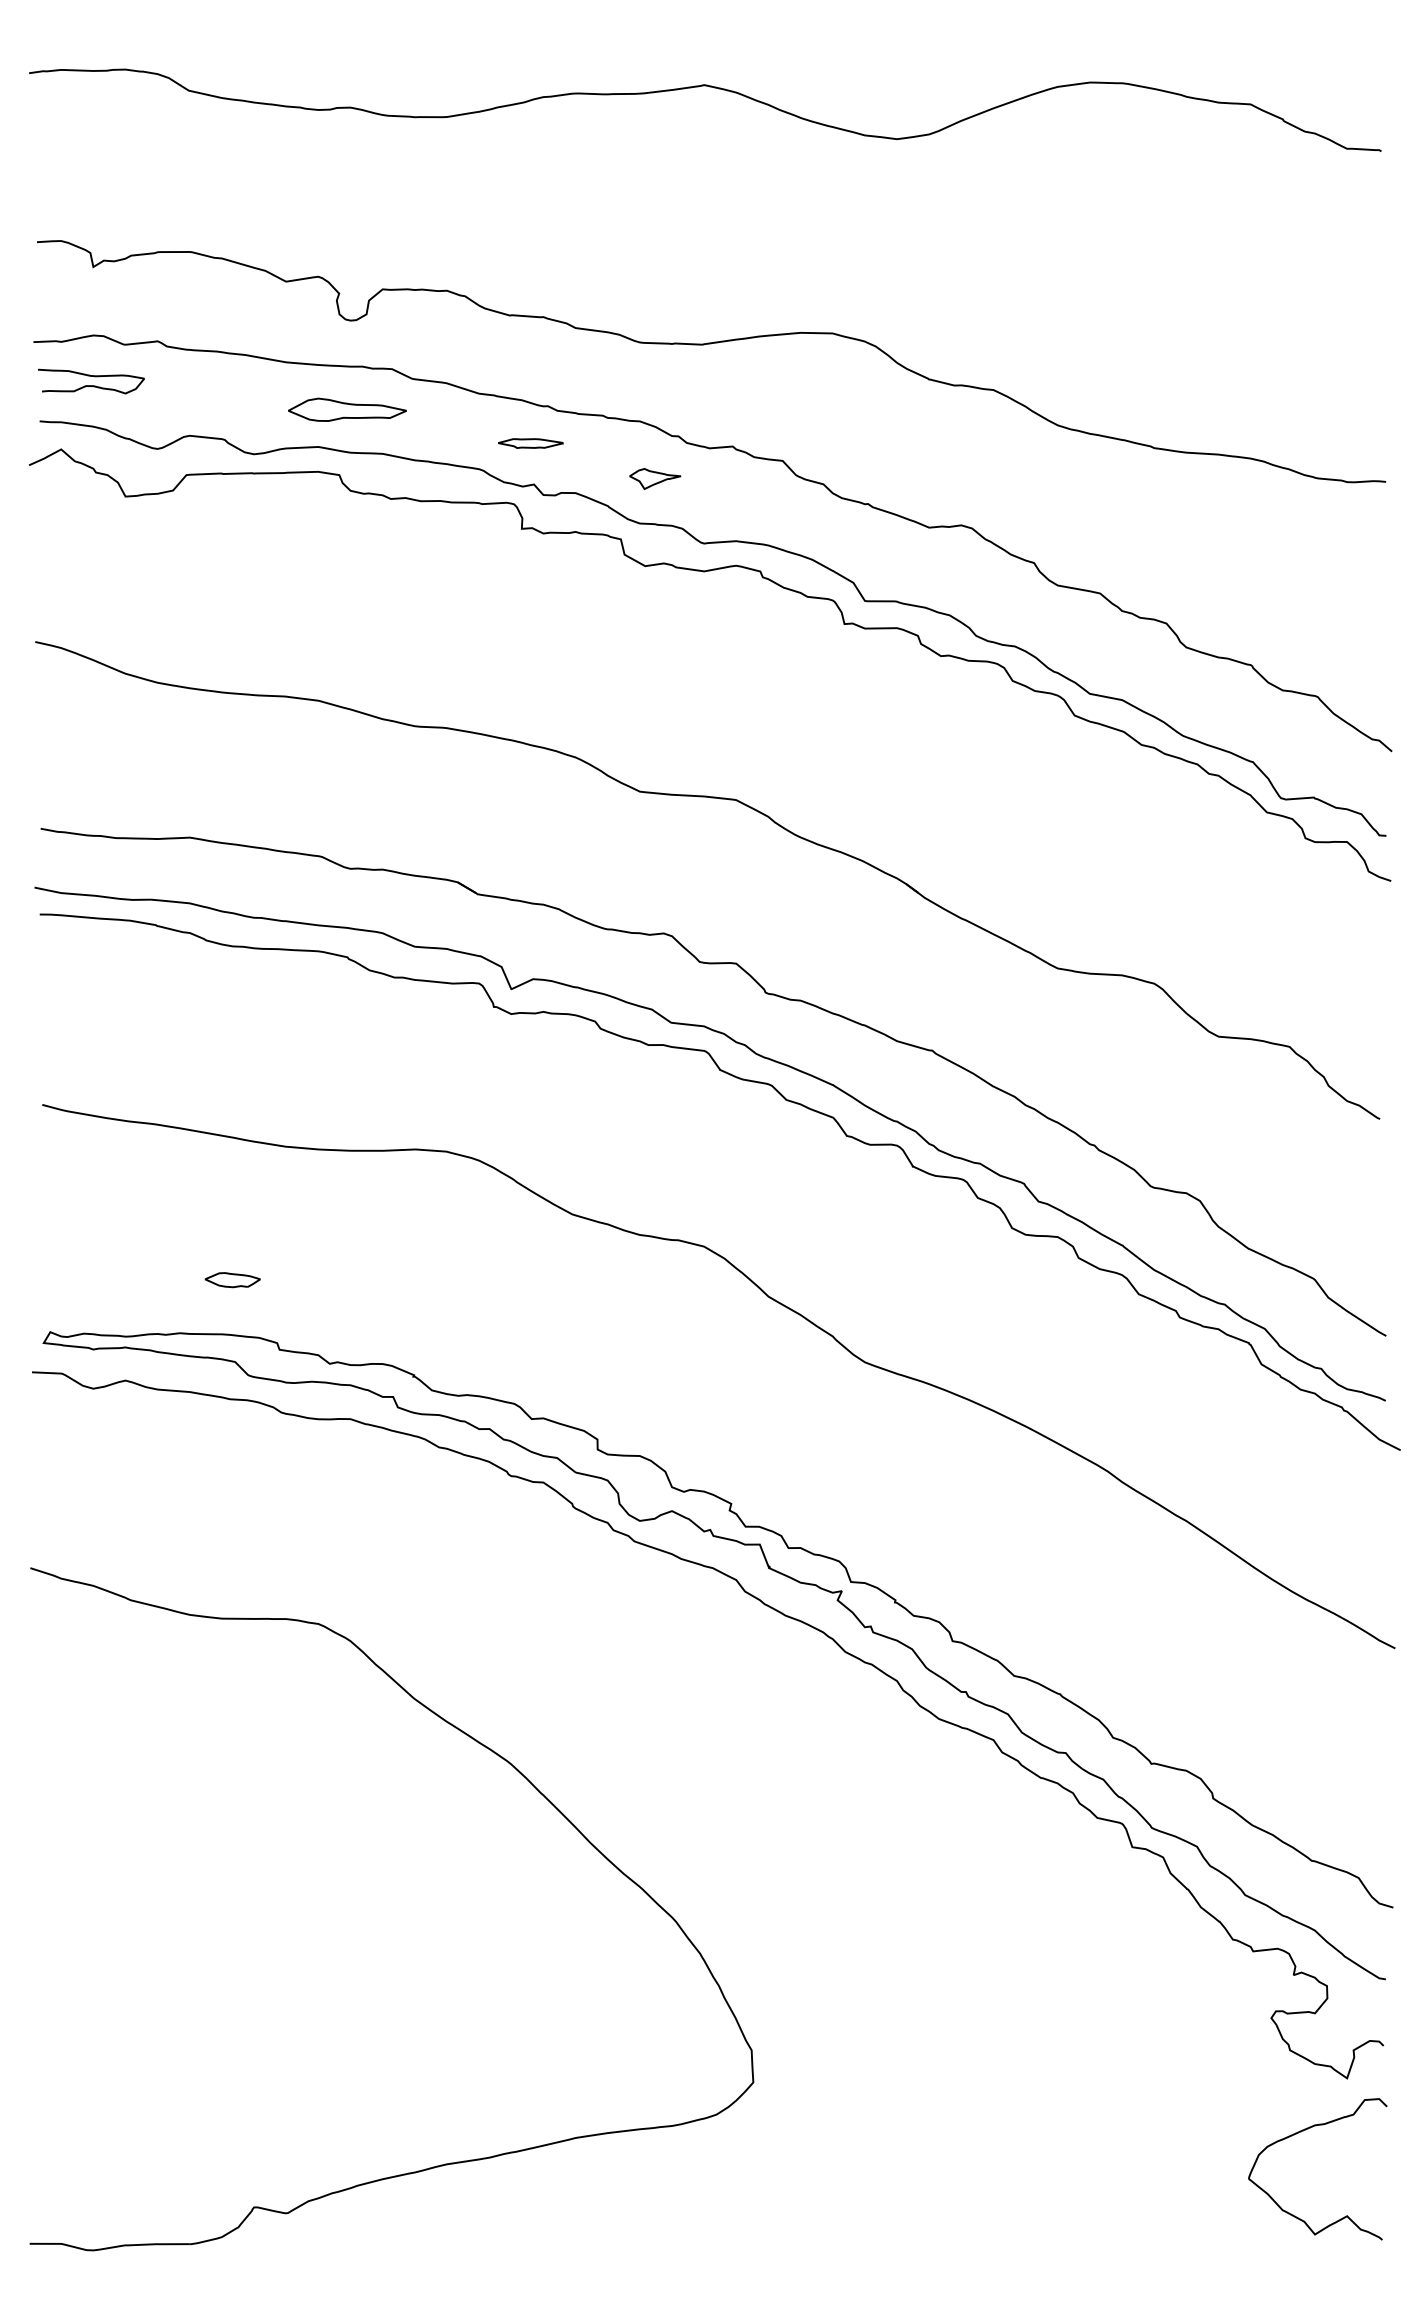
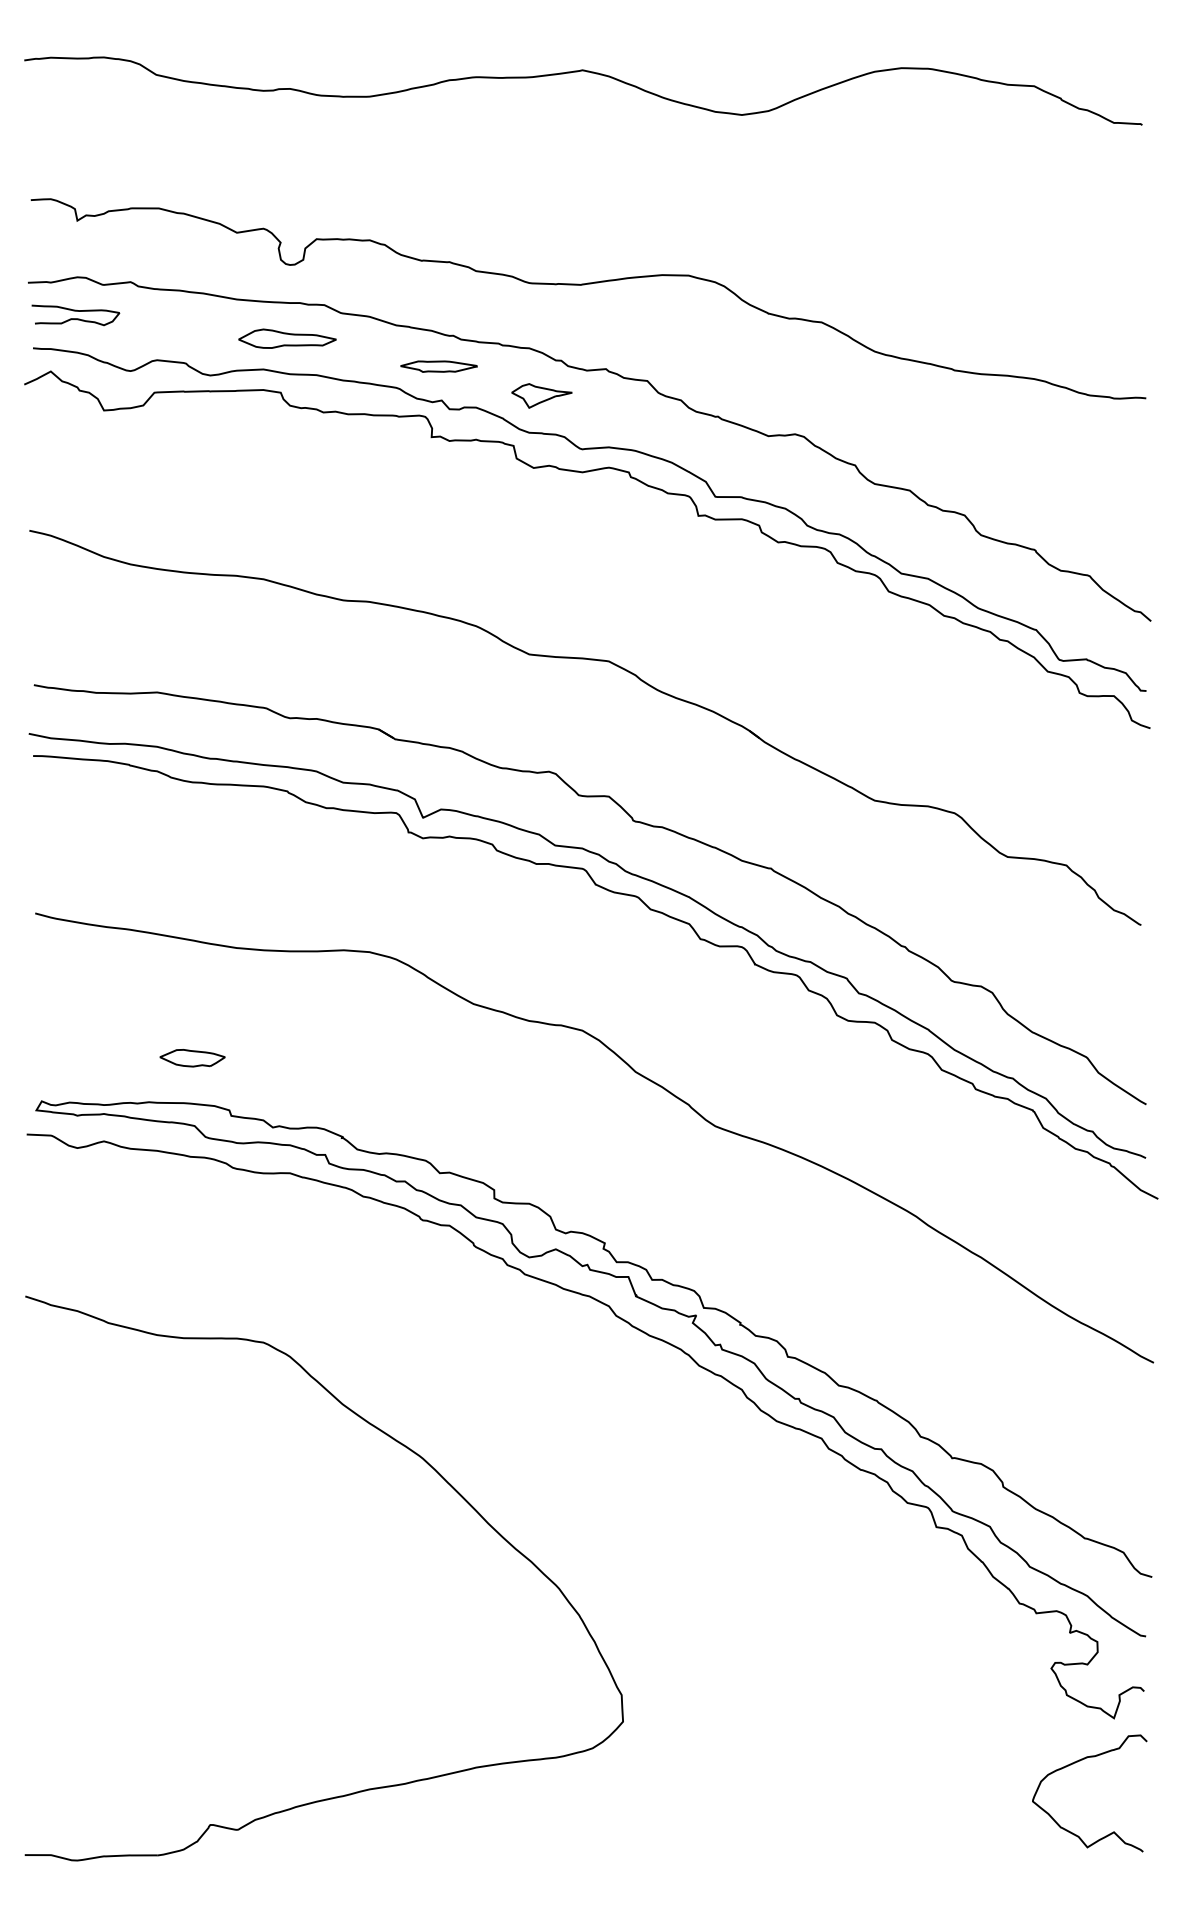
part: (530, 443) -> (438, 366), size x1.43
part: (655, 478) -> (542, 395), size x1.43
part: (232, 1280) -> (192, 1058), size x1.43

